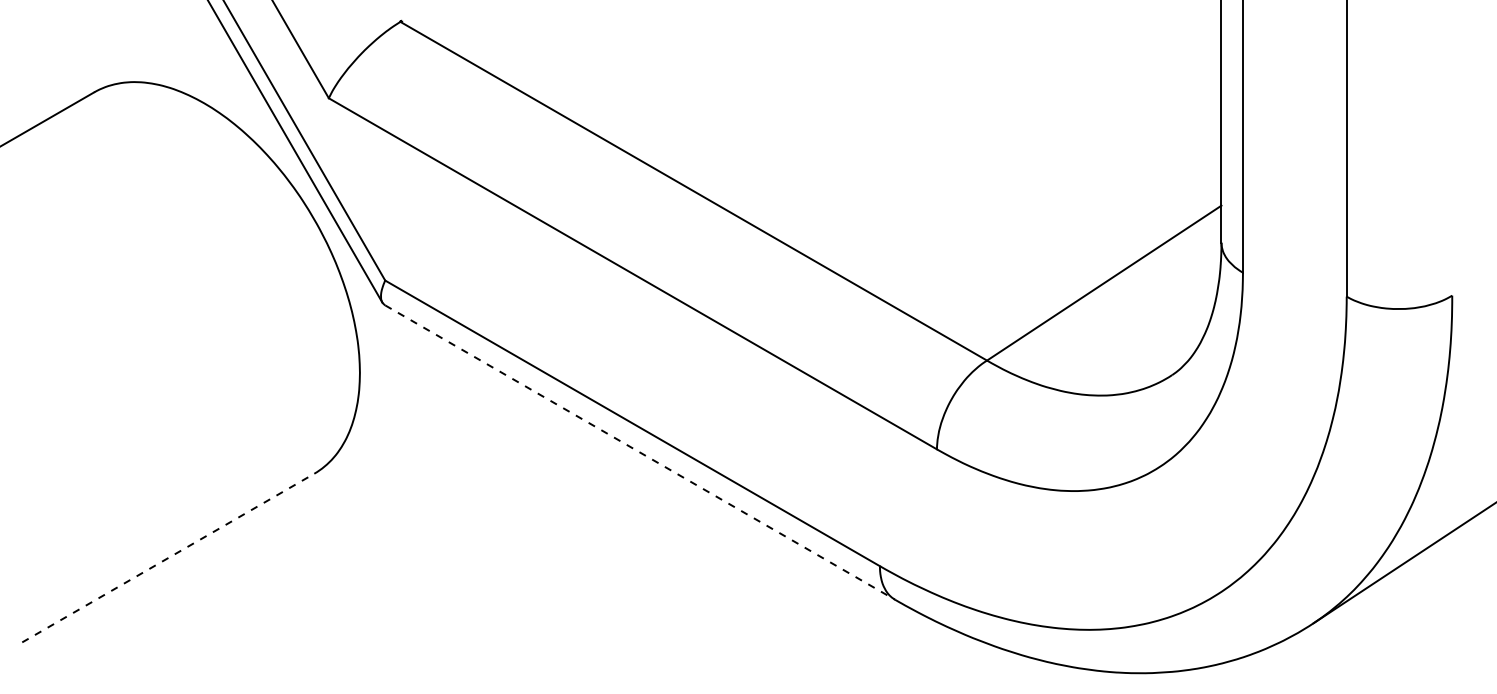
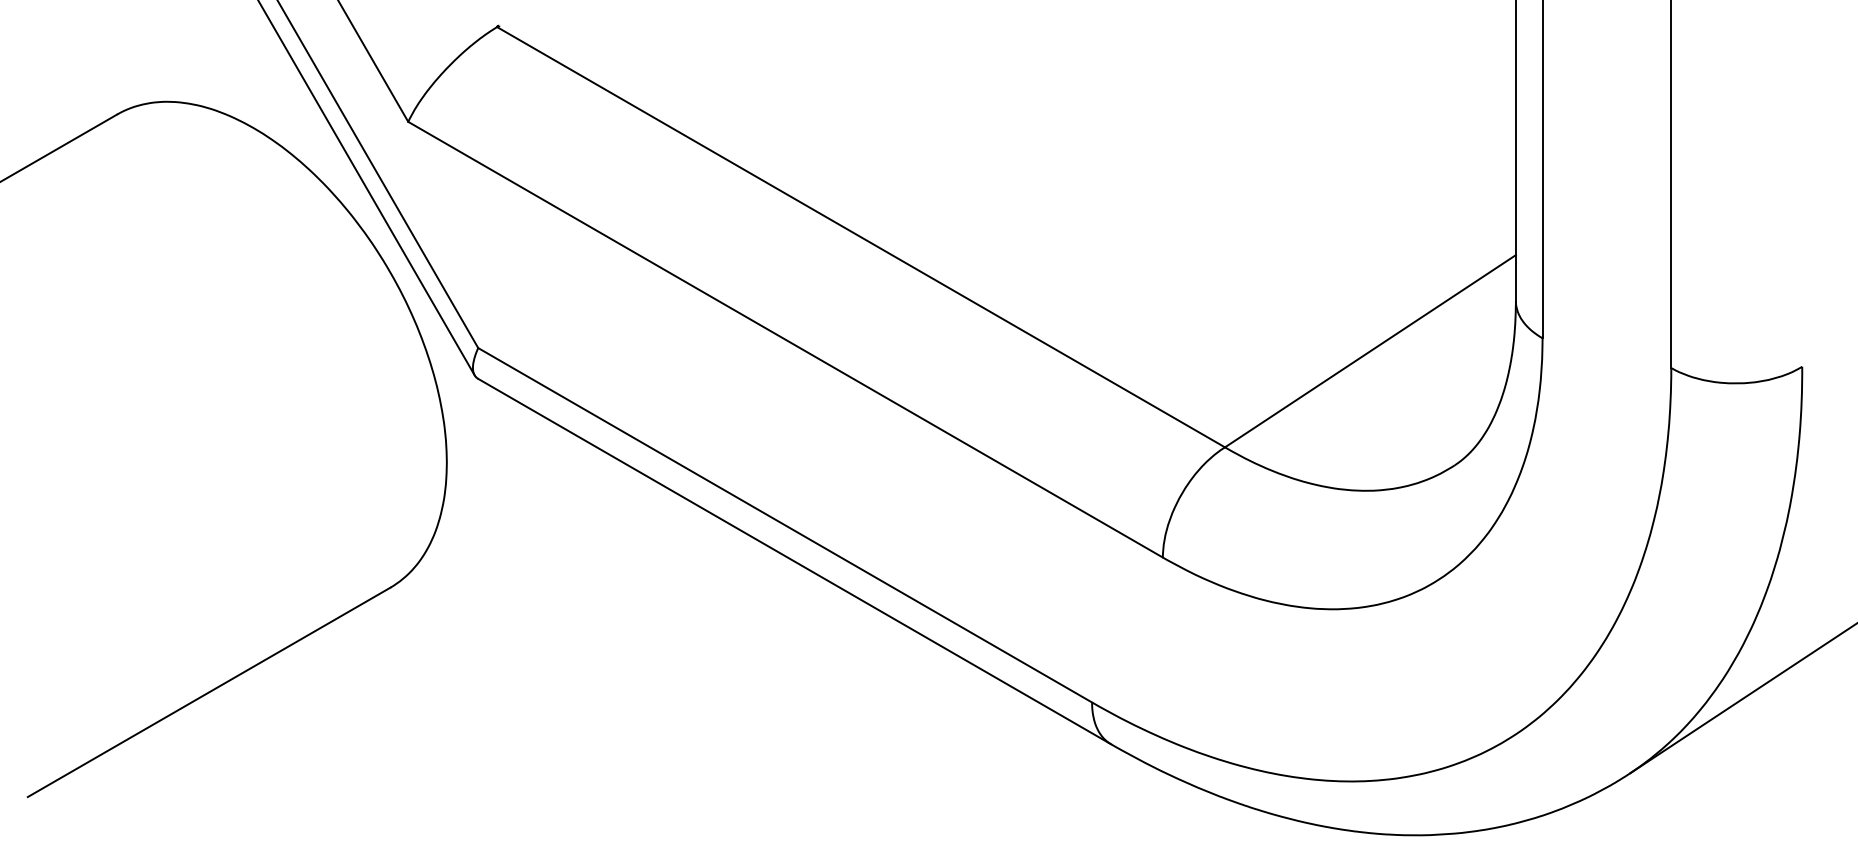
line: (640, 452) -> (795, 561), dashed -> solid
line: (168, 558) -> (209, 692), dashed -> solid

